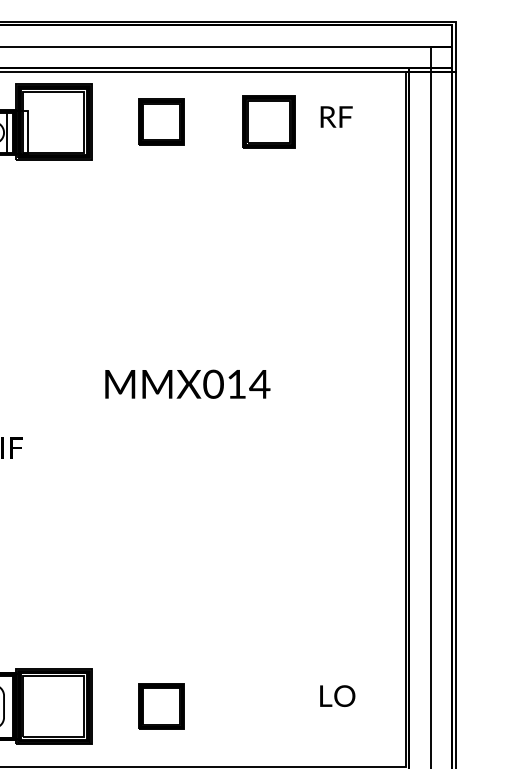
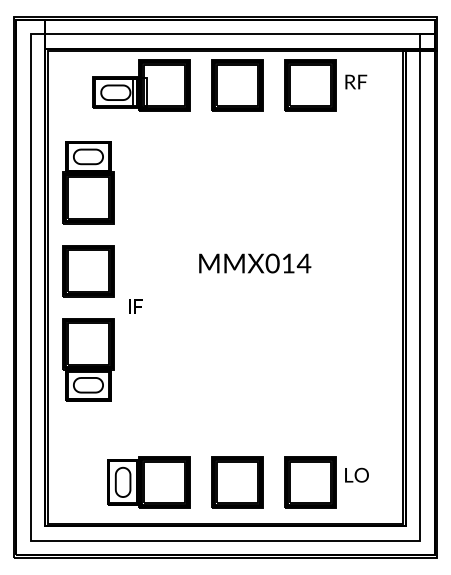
part: (161, 122) -> (237, 85), size x1.67
part: (269, 122) -> (310, 85), size x1.43
part: (161, 706) -> (237, 482), size x1.67
part: (269, 706) -> (310, 482), added

